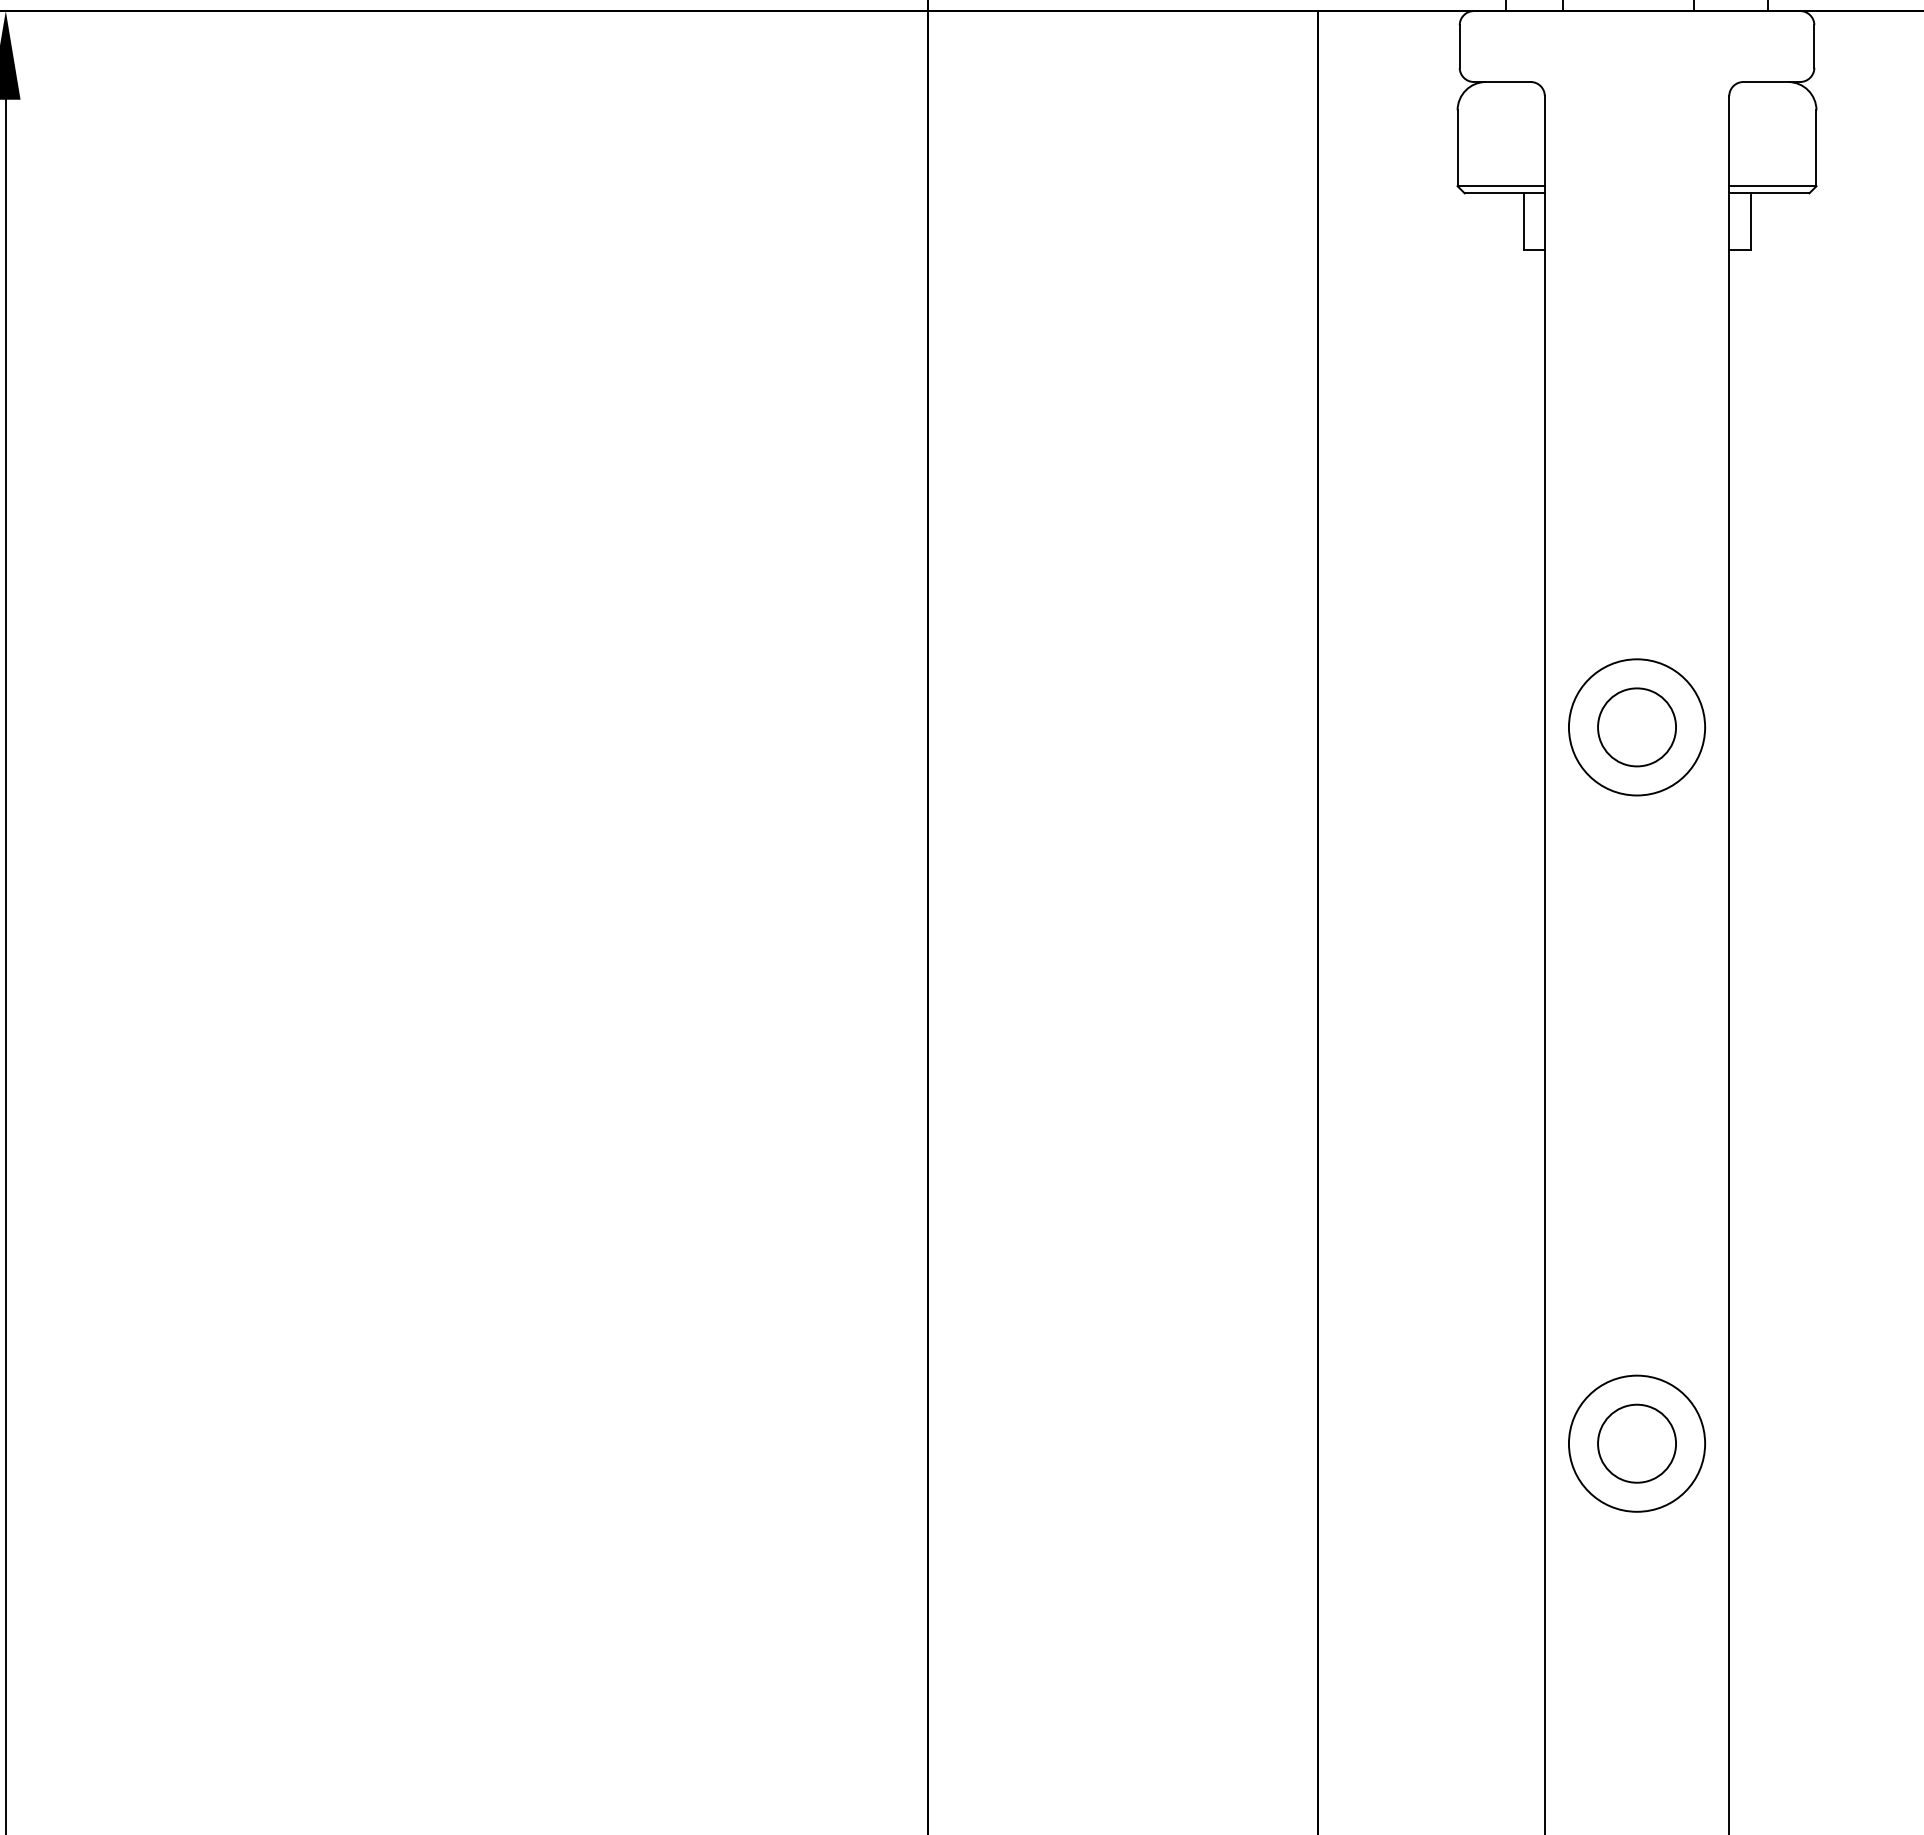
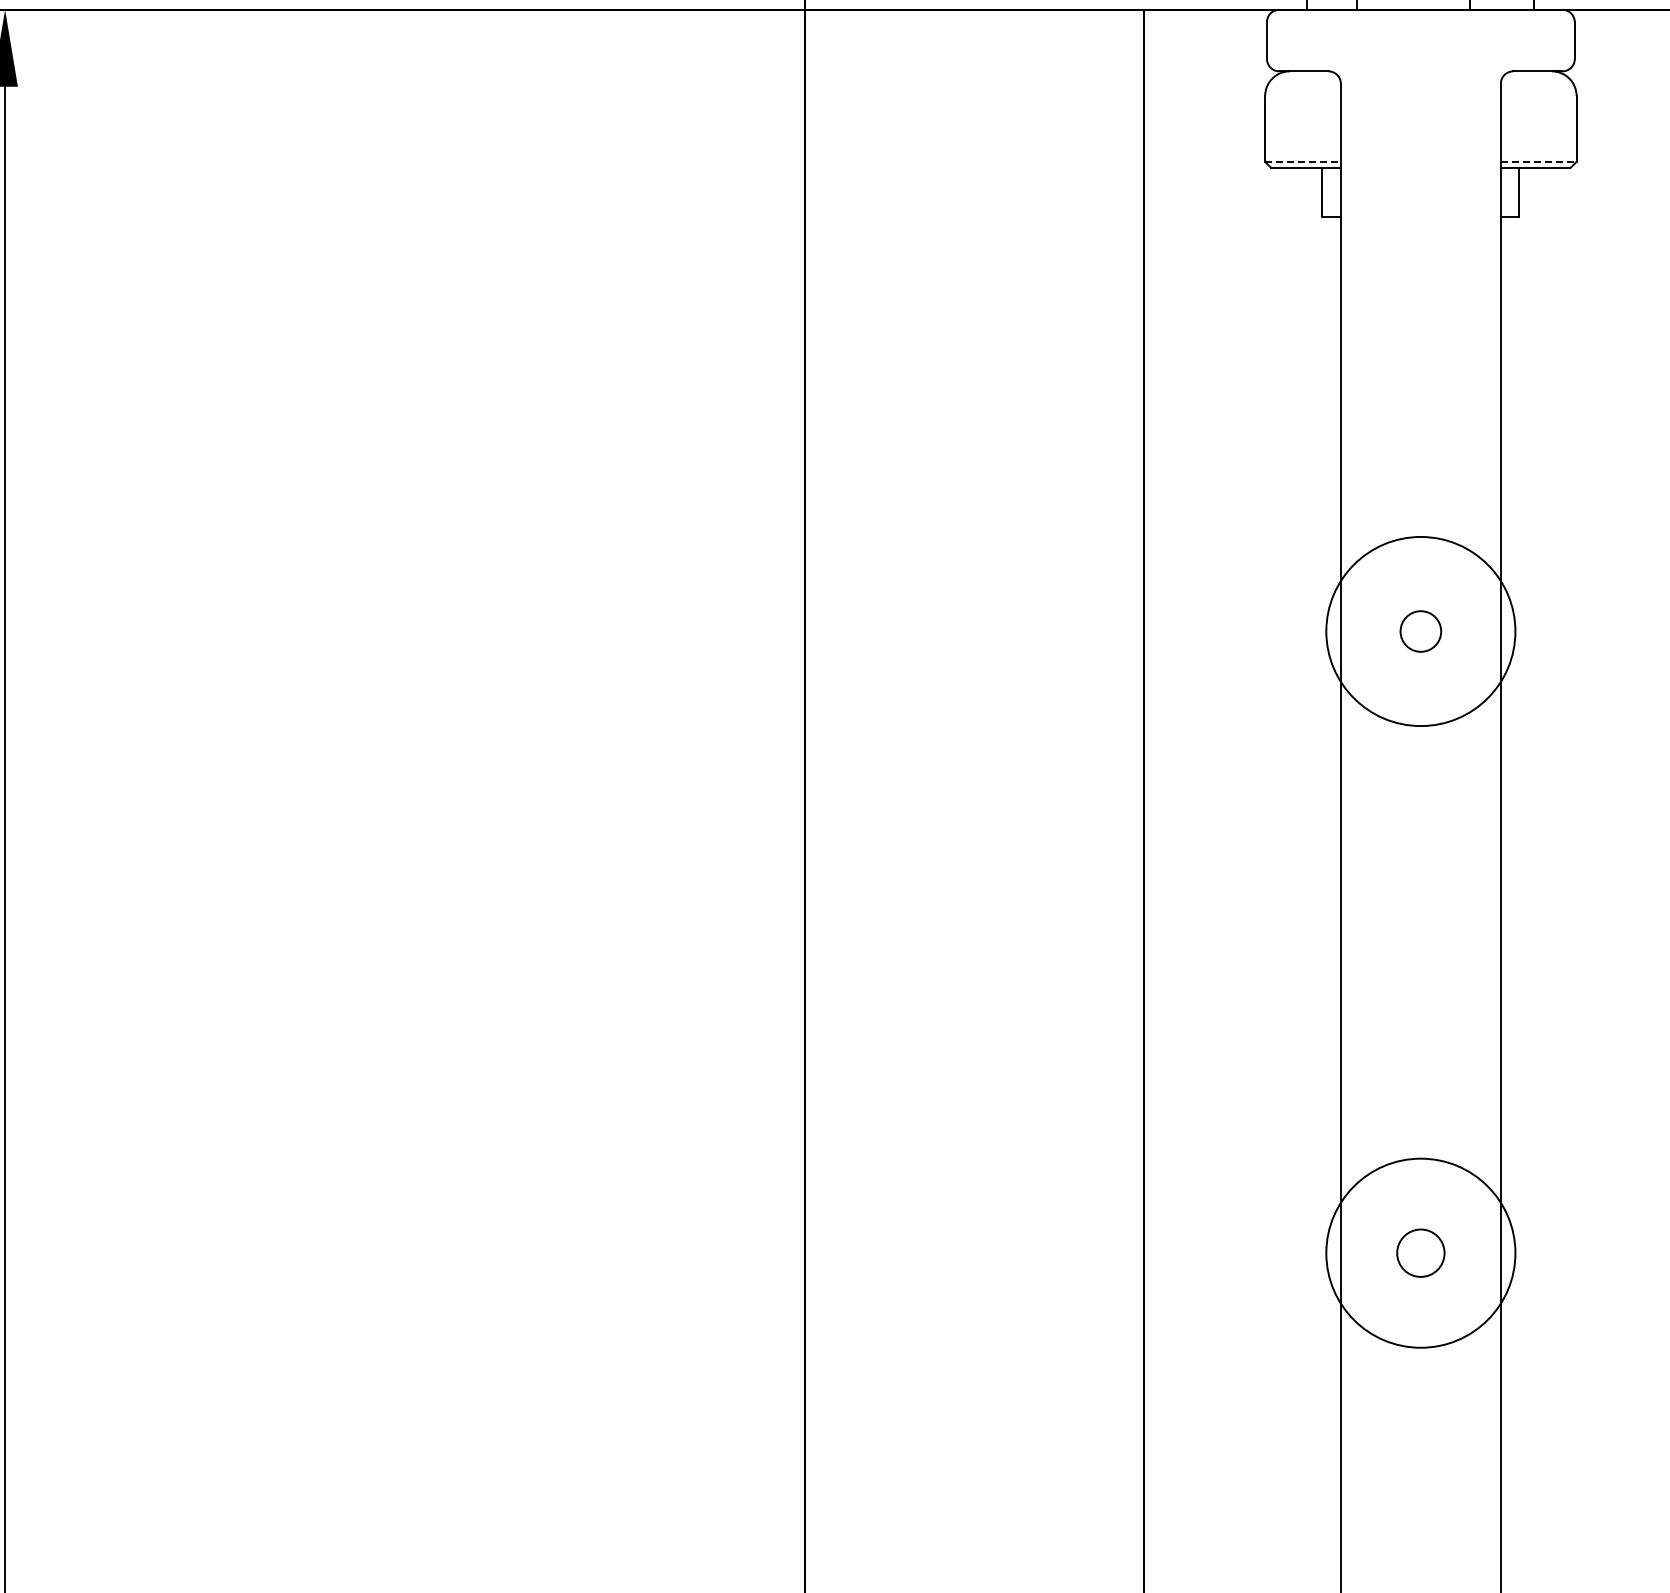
line: (1501, 185) -> (1303, 161), solid -> dashed
line: (1772, 185) -> (1538, 161), solid -> dashed
circle: (1636, 727) -> (1420, 631), size x0.6
circle: (1636, 727) -> (1420, 631), size x1.6
circle: (1636, 1444) -> (1420, 1253), size x0.7
circle: (1636, 1444) -> (1420, 1253), size x1.6

